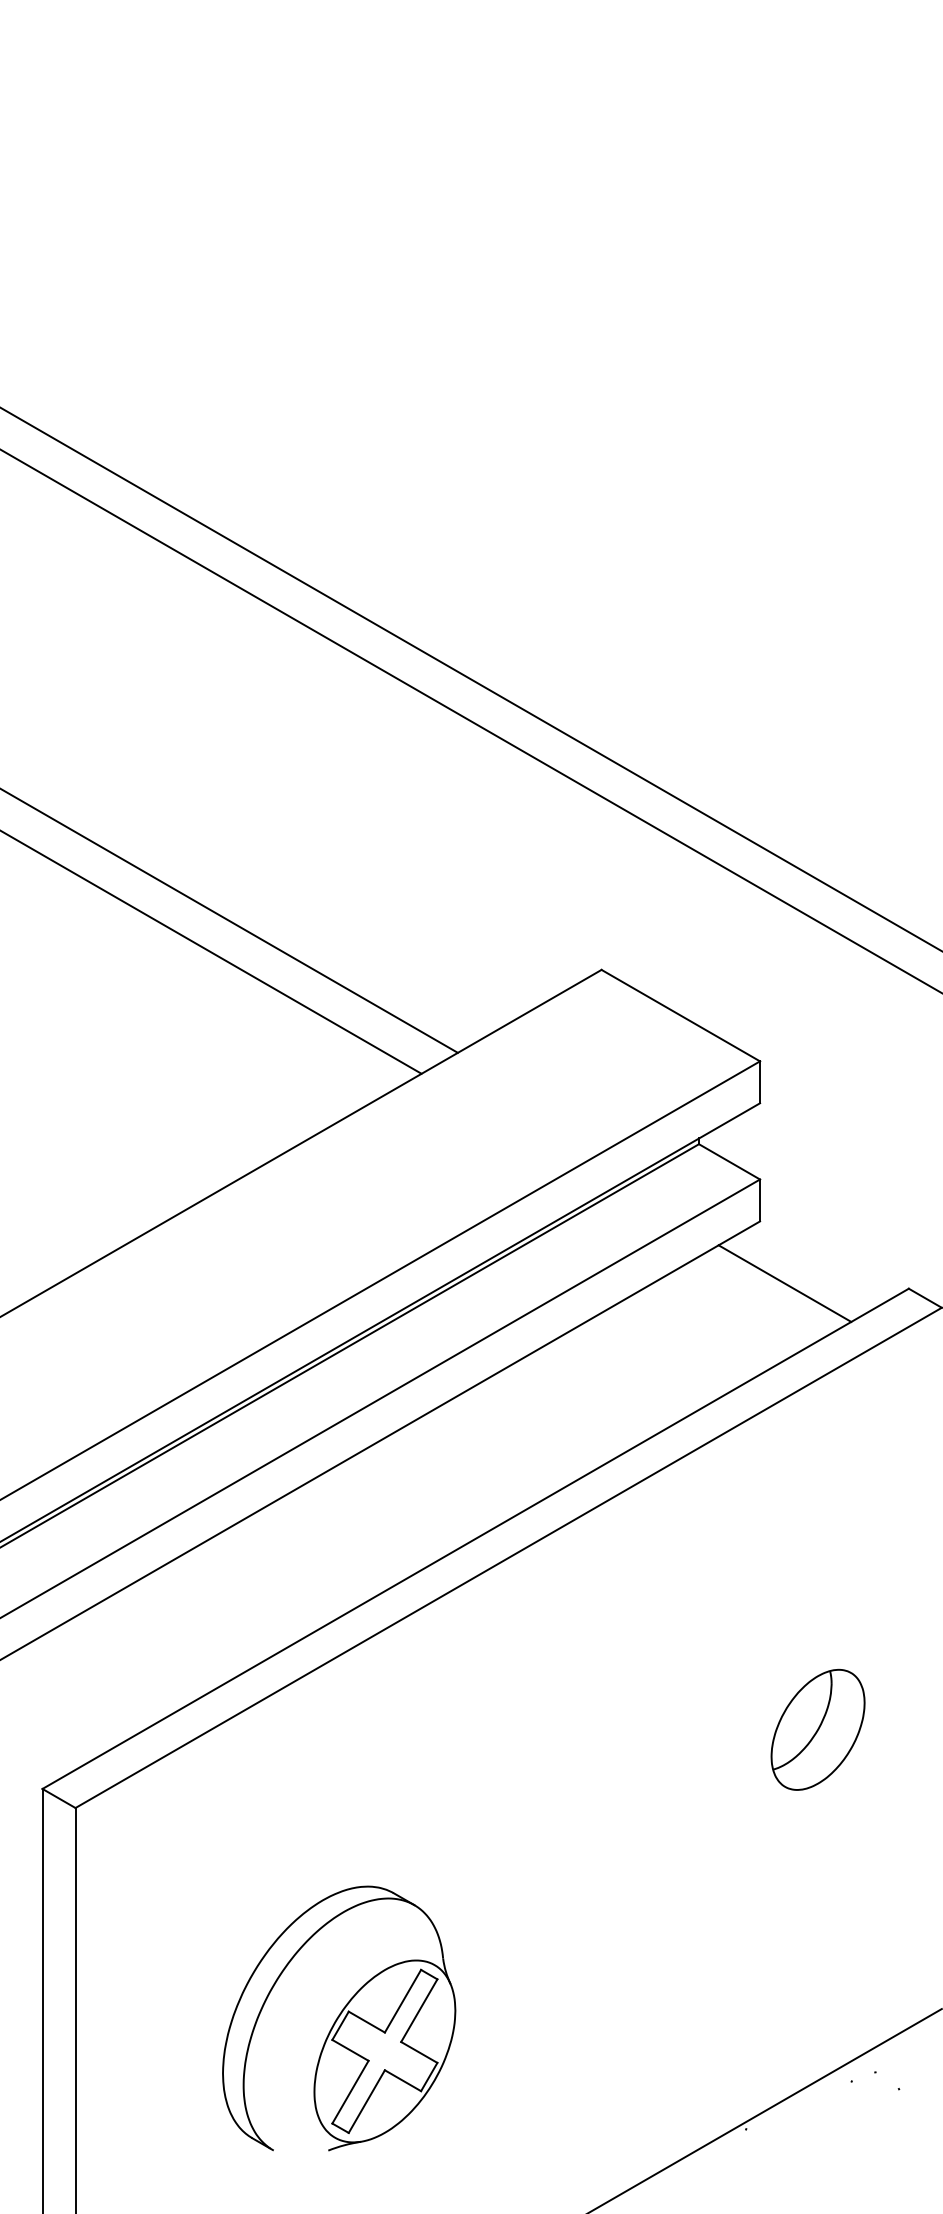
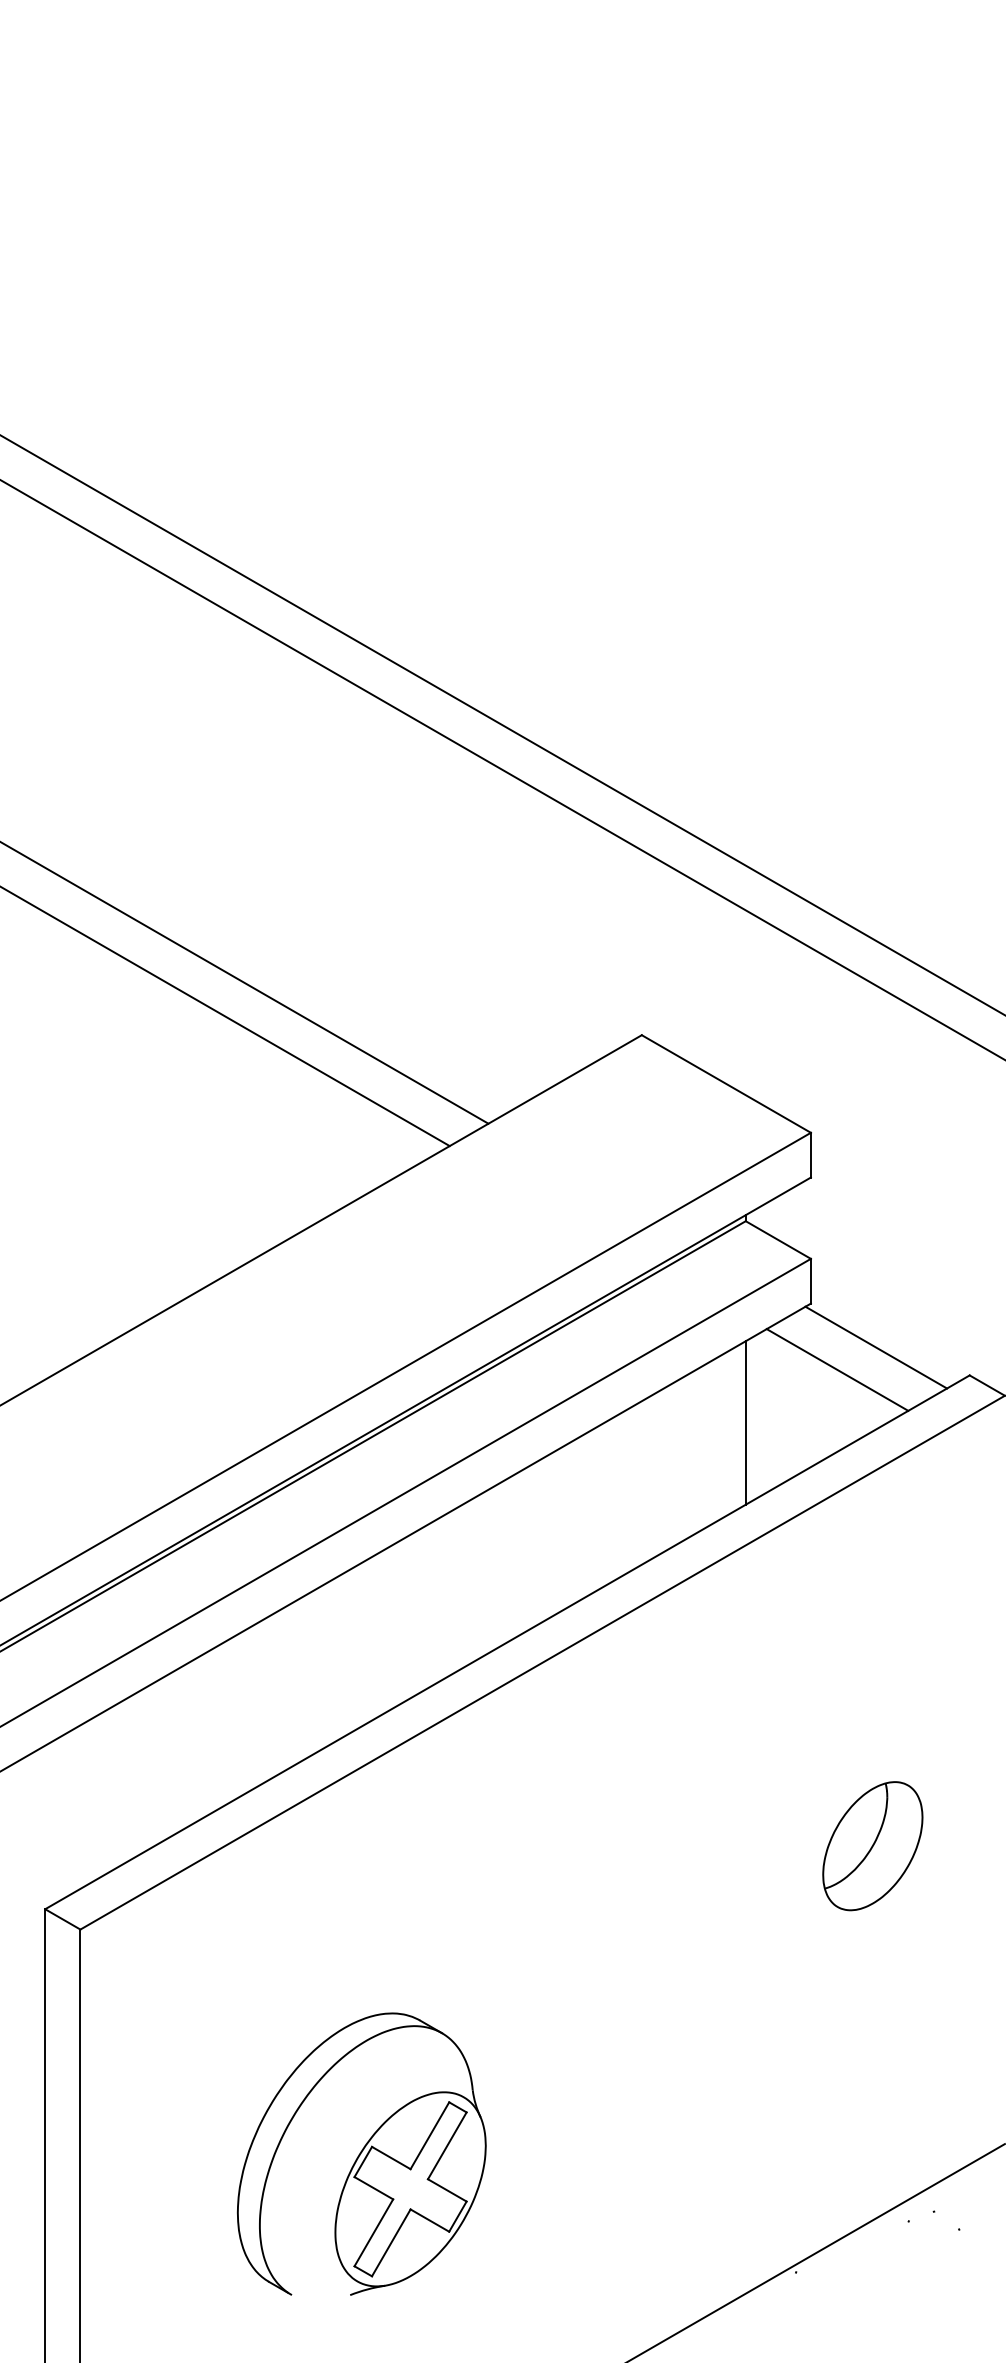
line: (821, 1262) -> (876, 1347), added
line: (698, 1332) -> (745, 1422), added

